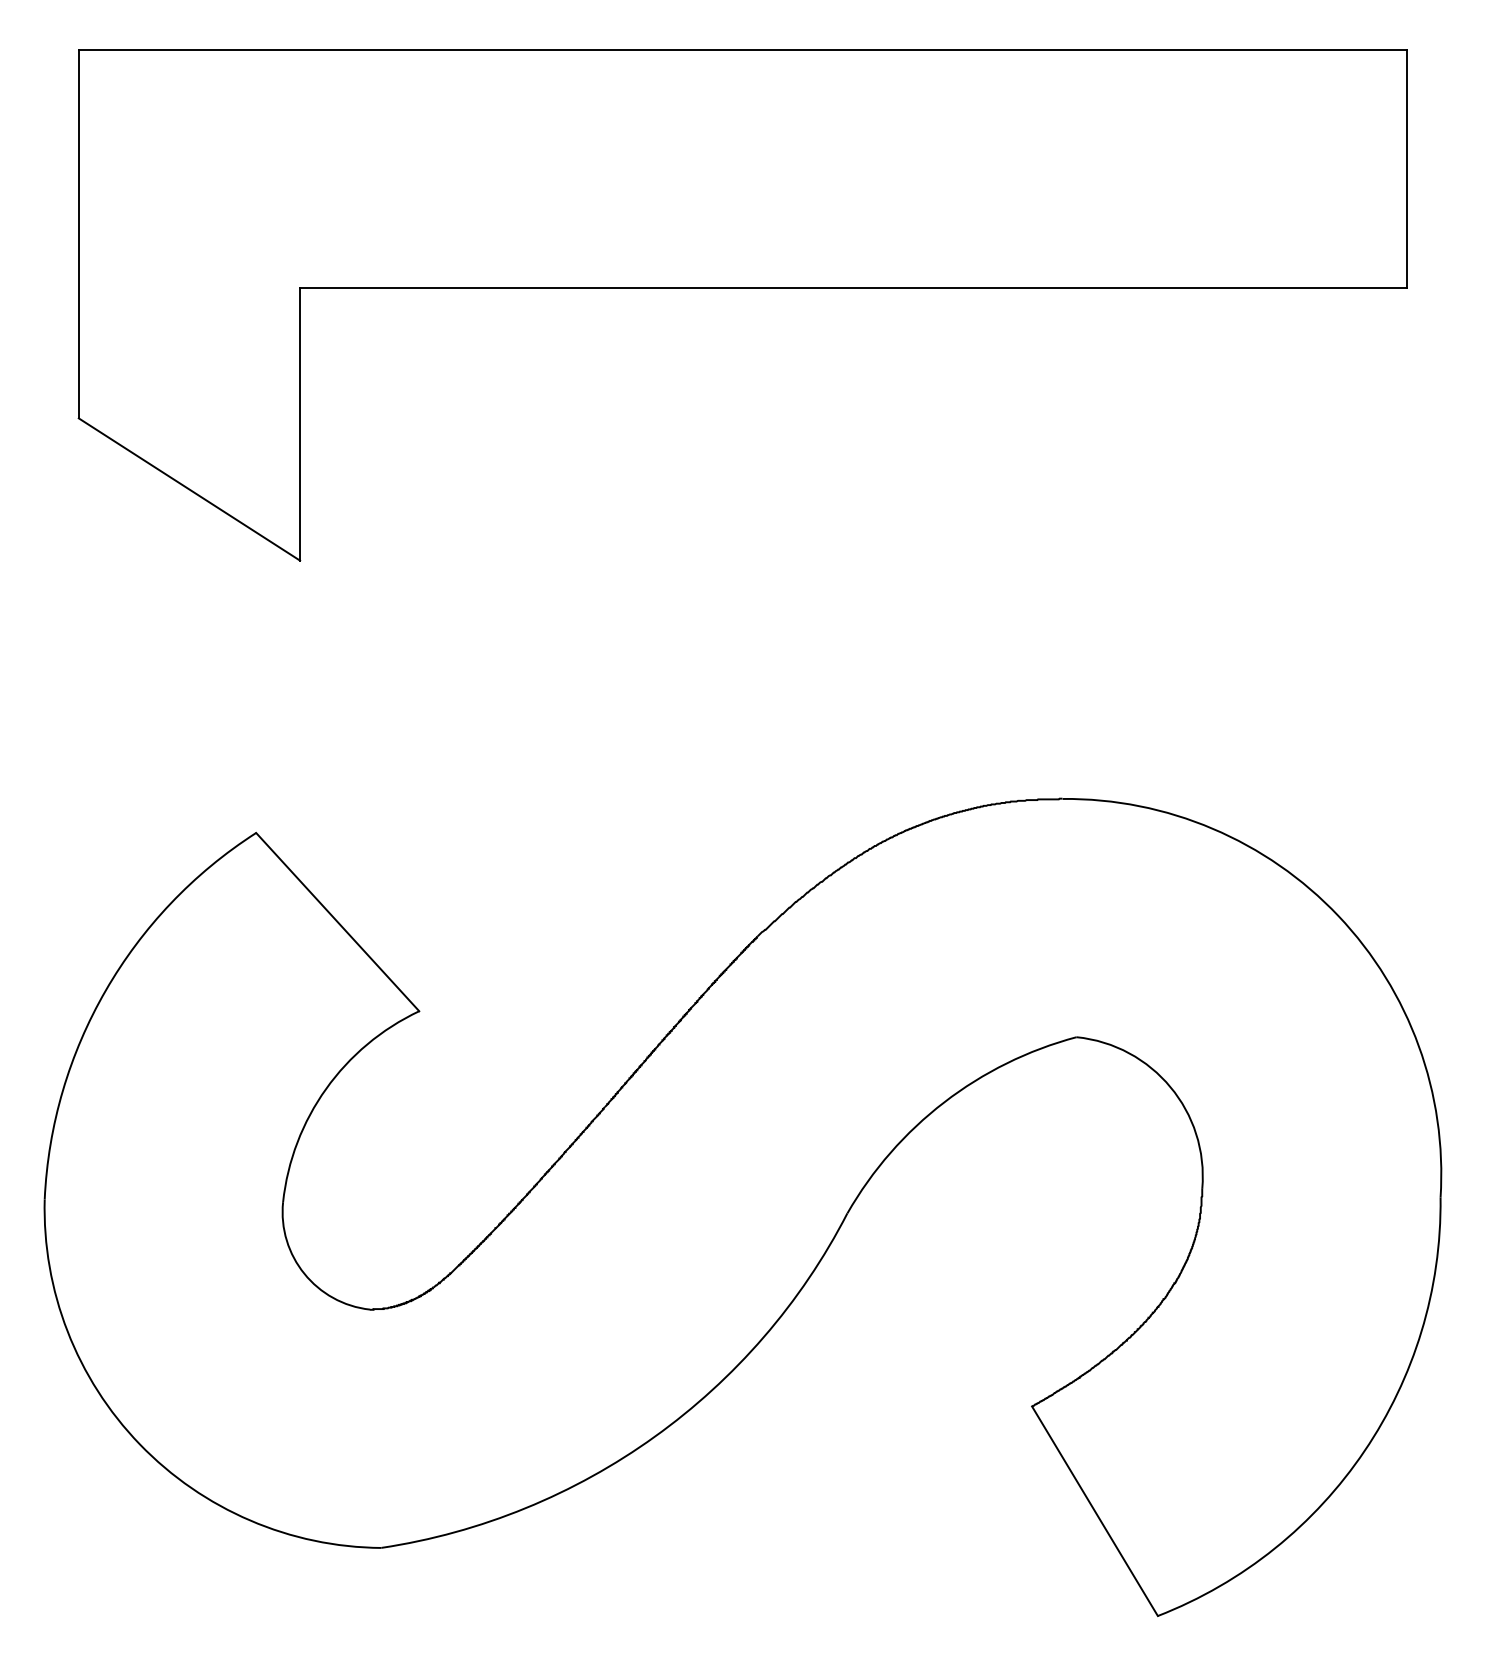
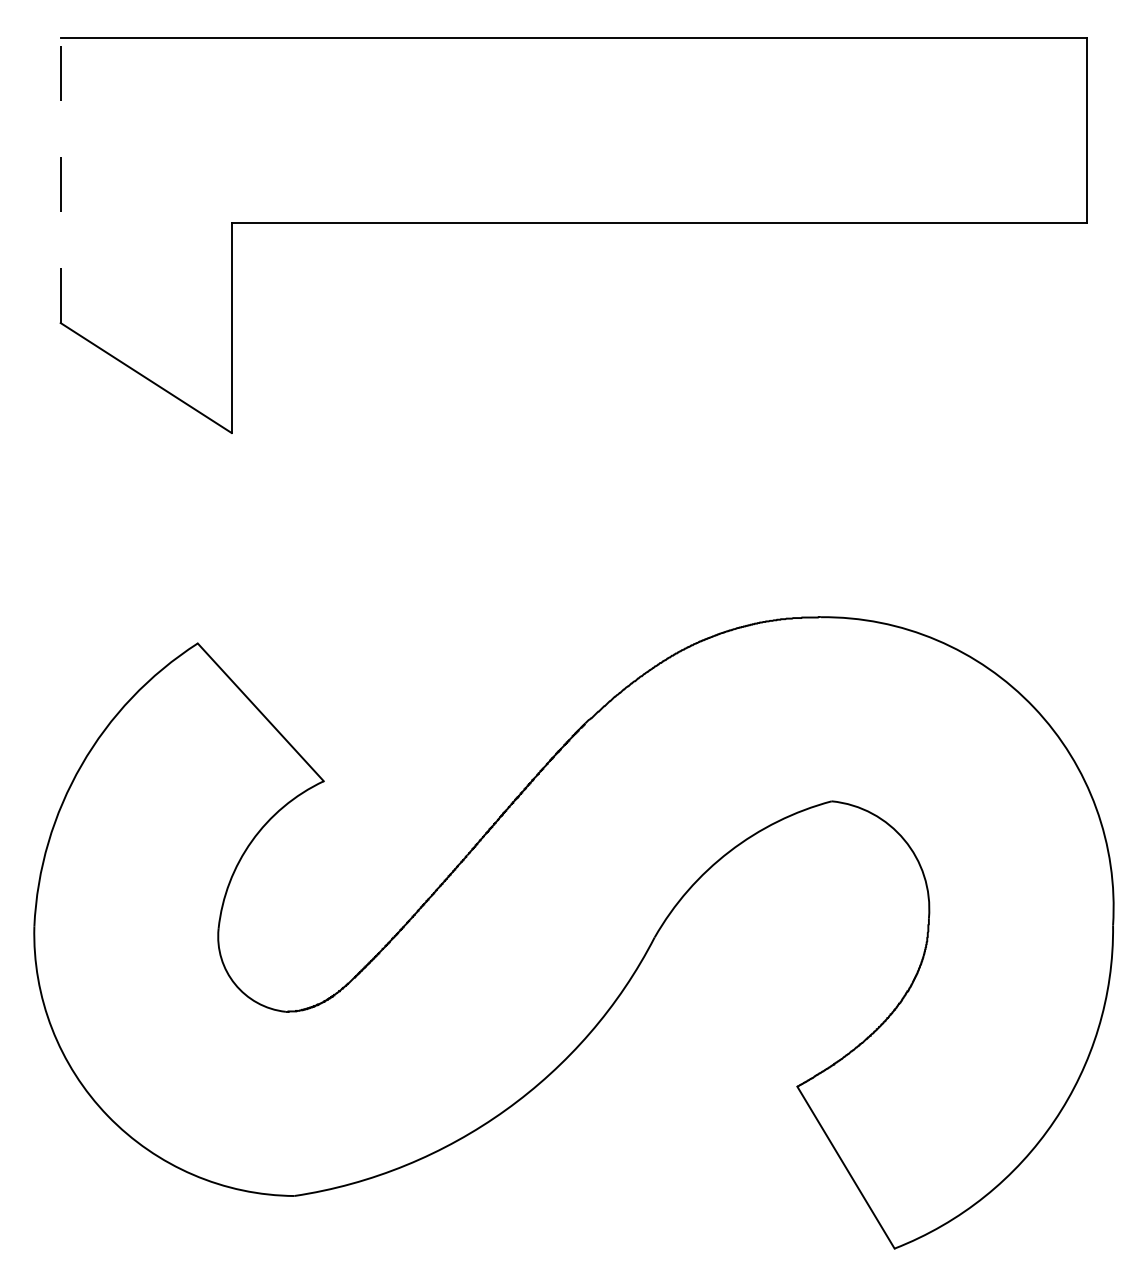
line: (78, 233) -> (60, 180), solid -> dashed

